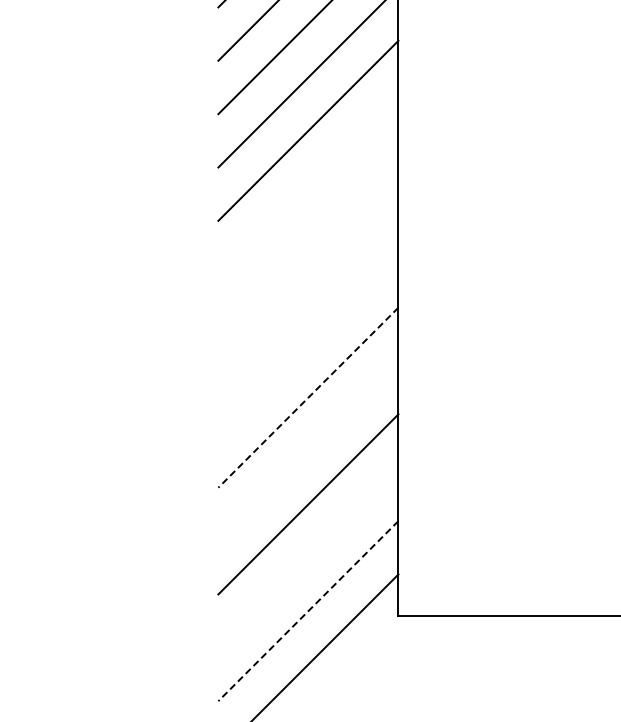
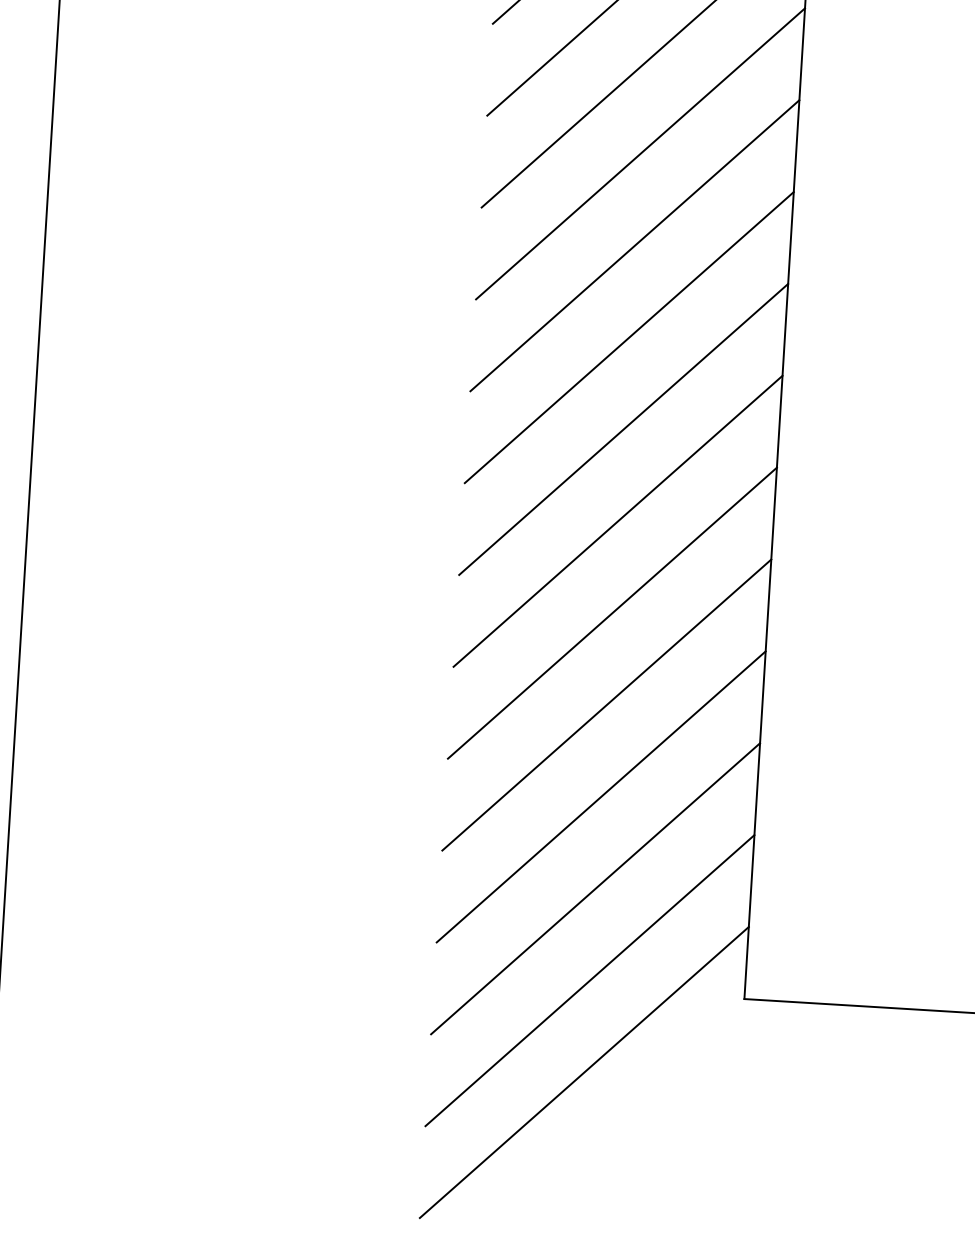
line: (308, 184) -> (635, 246), added
line: (308, 237) -> (629, 337), added
line: (308, 290) -> (623, 428), added
line: (308, 344) -> (618, 521), added
line: (308, 398) -> (612, 614), dashed -> solid
line: (308, 450) -> (607, 704), added
line: (308, 557) -> (595, 888), added
line: (308, 611) -> (590, 981), dashed -> solid

